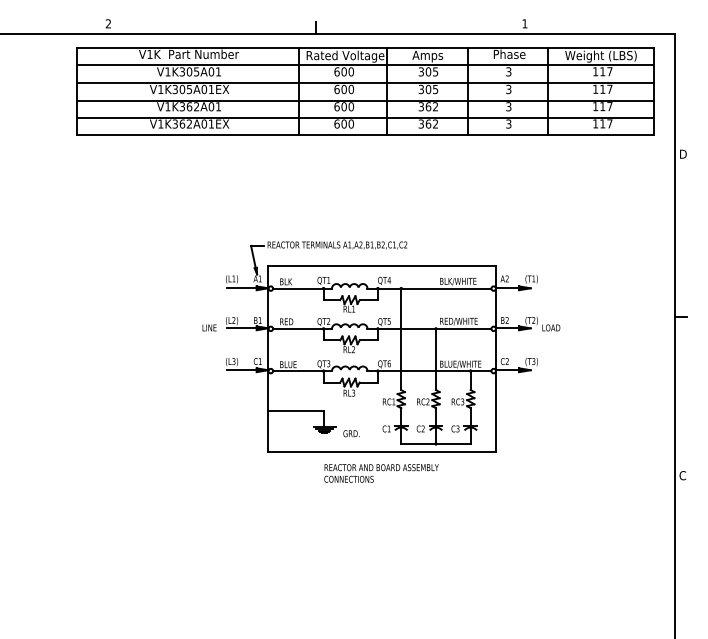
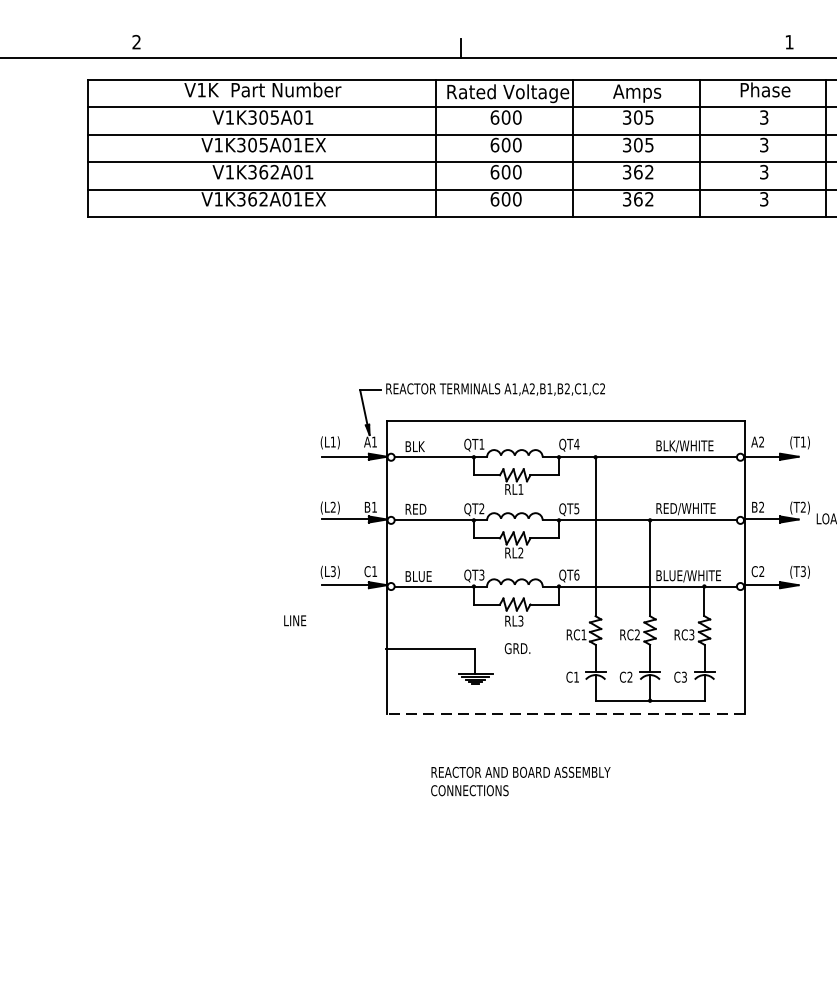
text: (209, 327) -> (295, 620), moved
text: (351, 433) -> (517, 648), moved
line: (381, 452) -> (564, 714), solid -> dashed
text: (381, 473) -> (520, 781), moved

